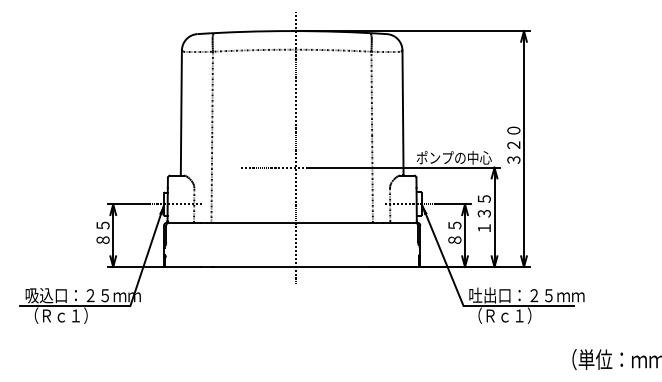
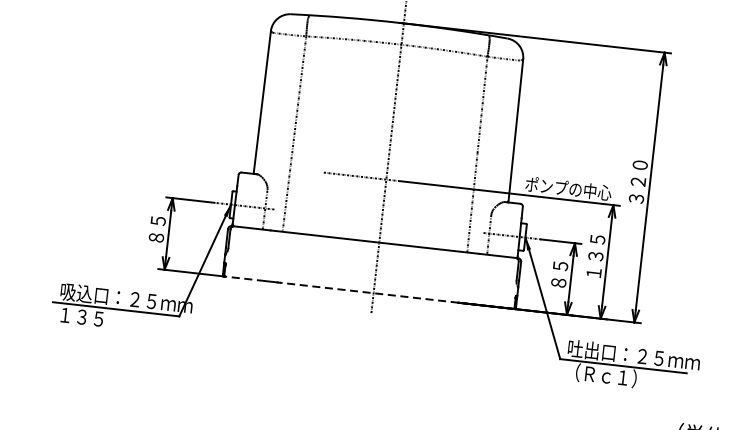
line: (183, 267) -> (244, 279), solid -> dashed
line: (291, 267) -> (368, 293), solid -> dashed
text: (57, 315) -> (94, 318), （Ｒｃ１） -> １３５

